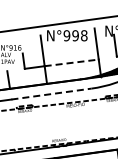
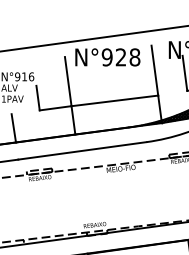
text: (75, 35) -> (120, 56), N°998 -> N°928
line: (72, 62) -> (116, 100), dashed -> solid
line: (51, 94) -> (82, 151), dashed -> solid

